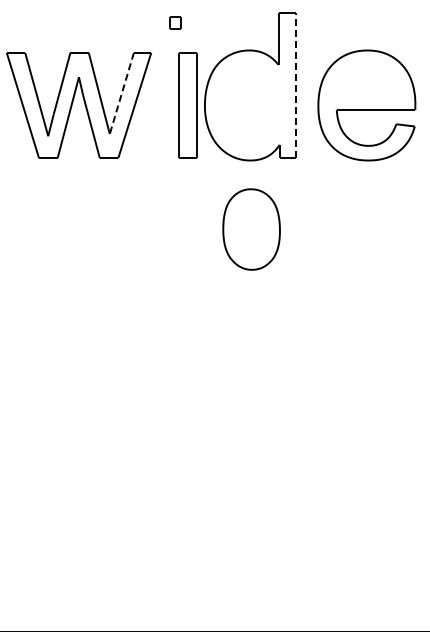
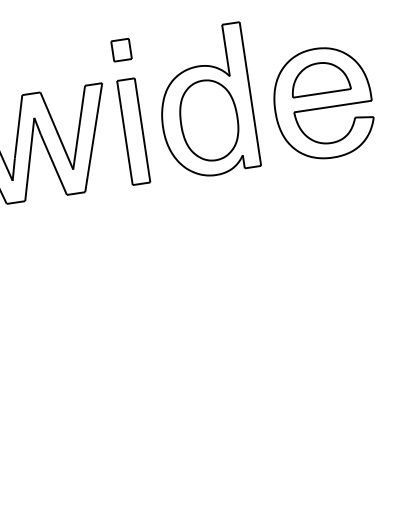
part: (174, 22) -> (120, 49), size x1.67
part: (367, 79) -> (320, 77), added
line: (296, 85) -> (250, 94), dashed -> solid
line: (121, 94) -> (78, 128), dashed -> solid
part: (187, 105) -> (132, 131), moved
part: (251, 229) -> (209, 120), moved

